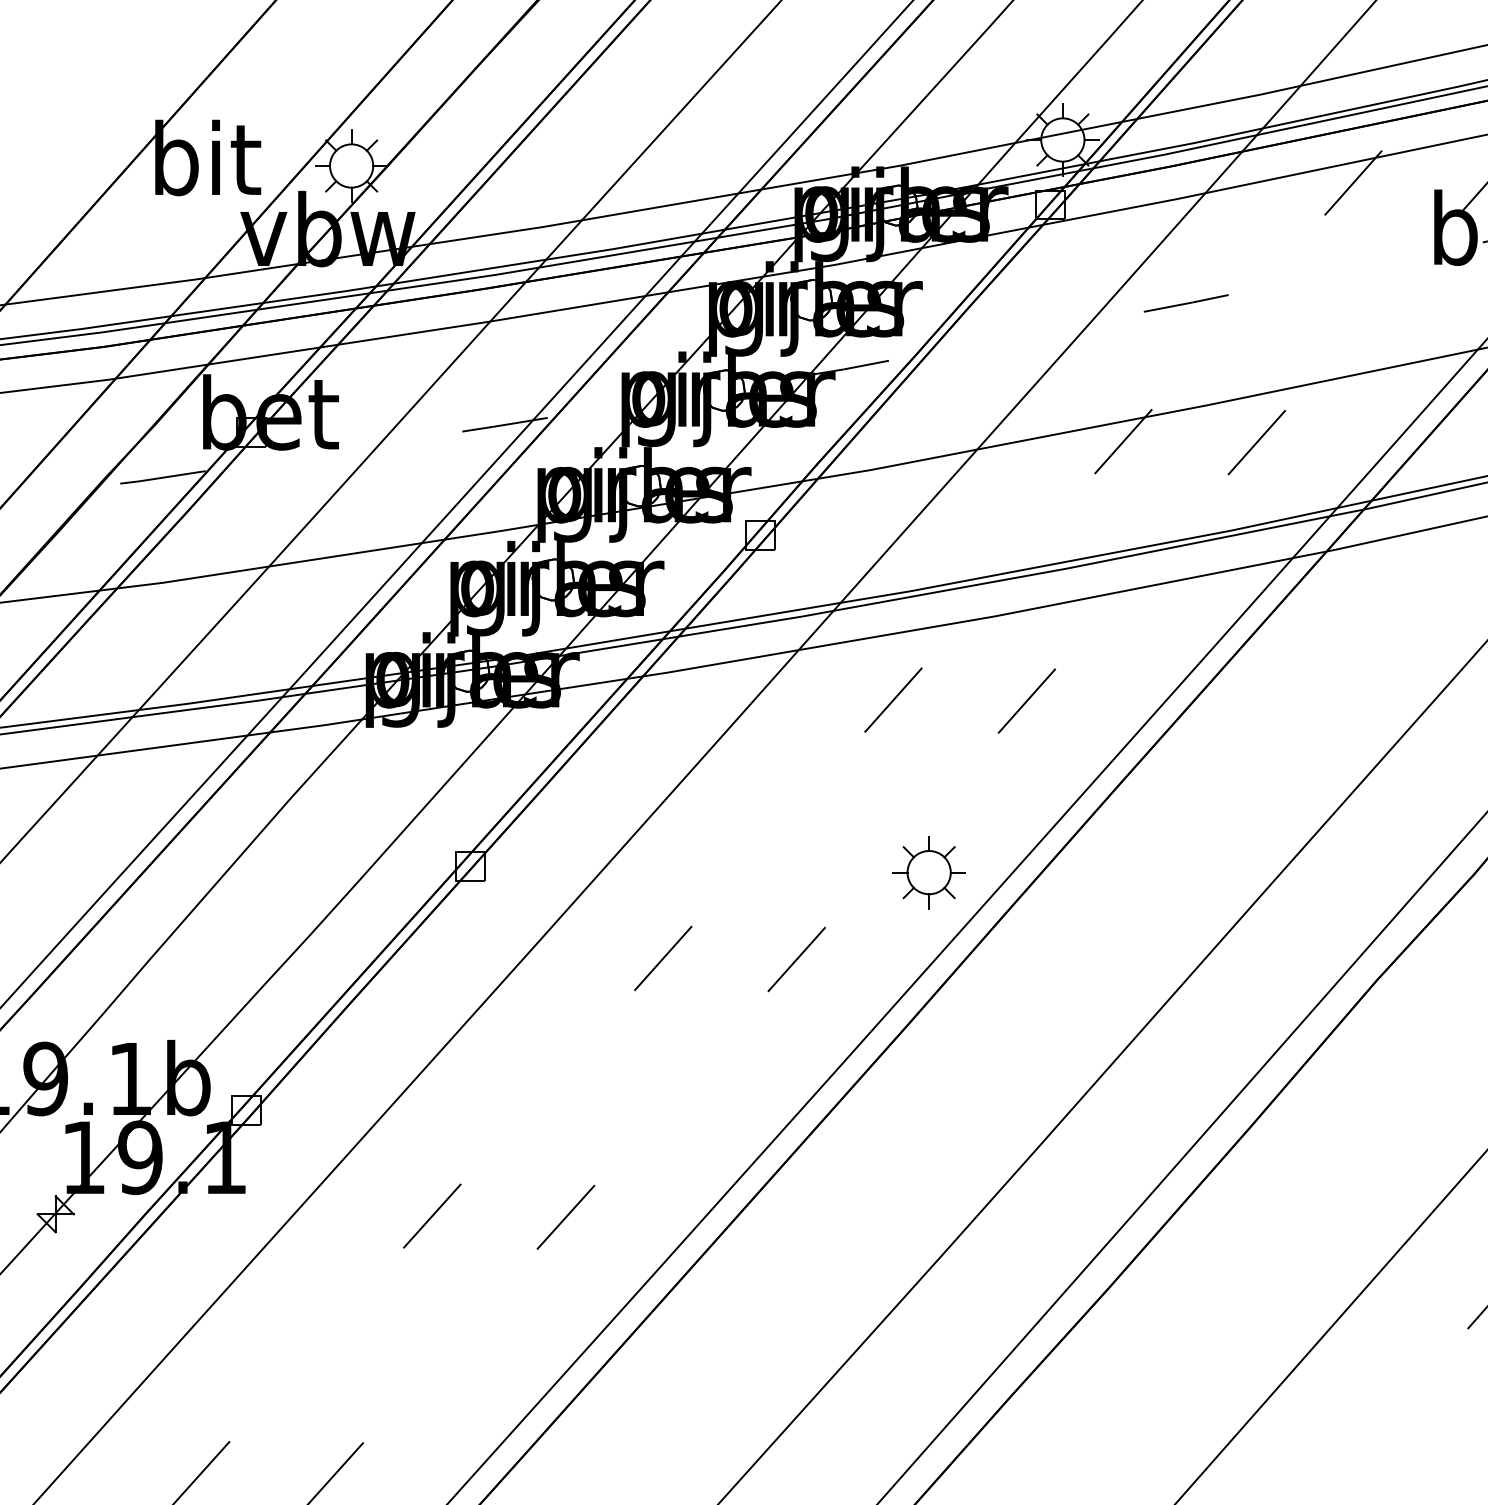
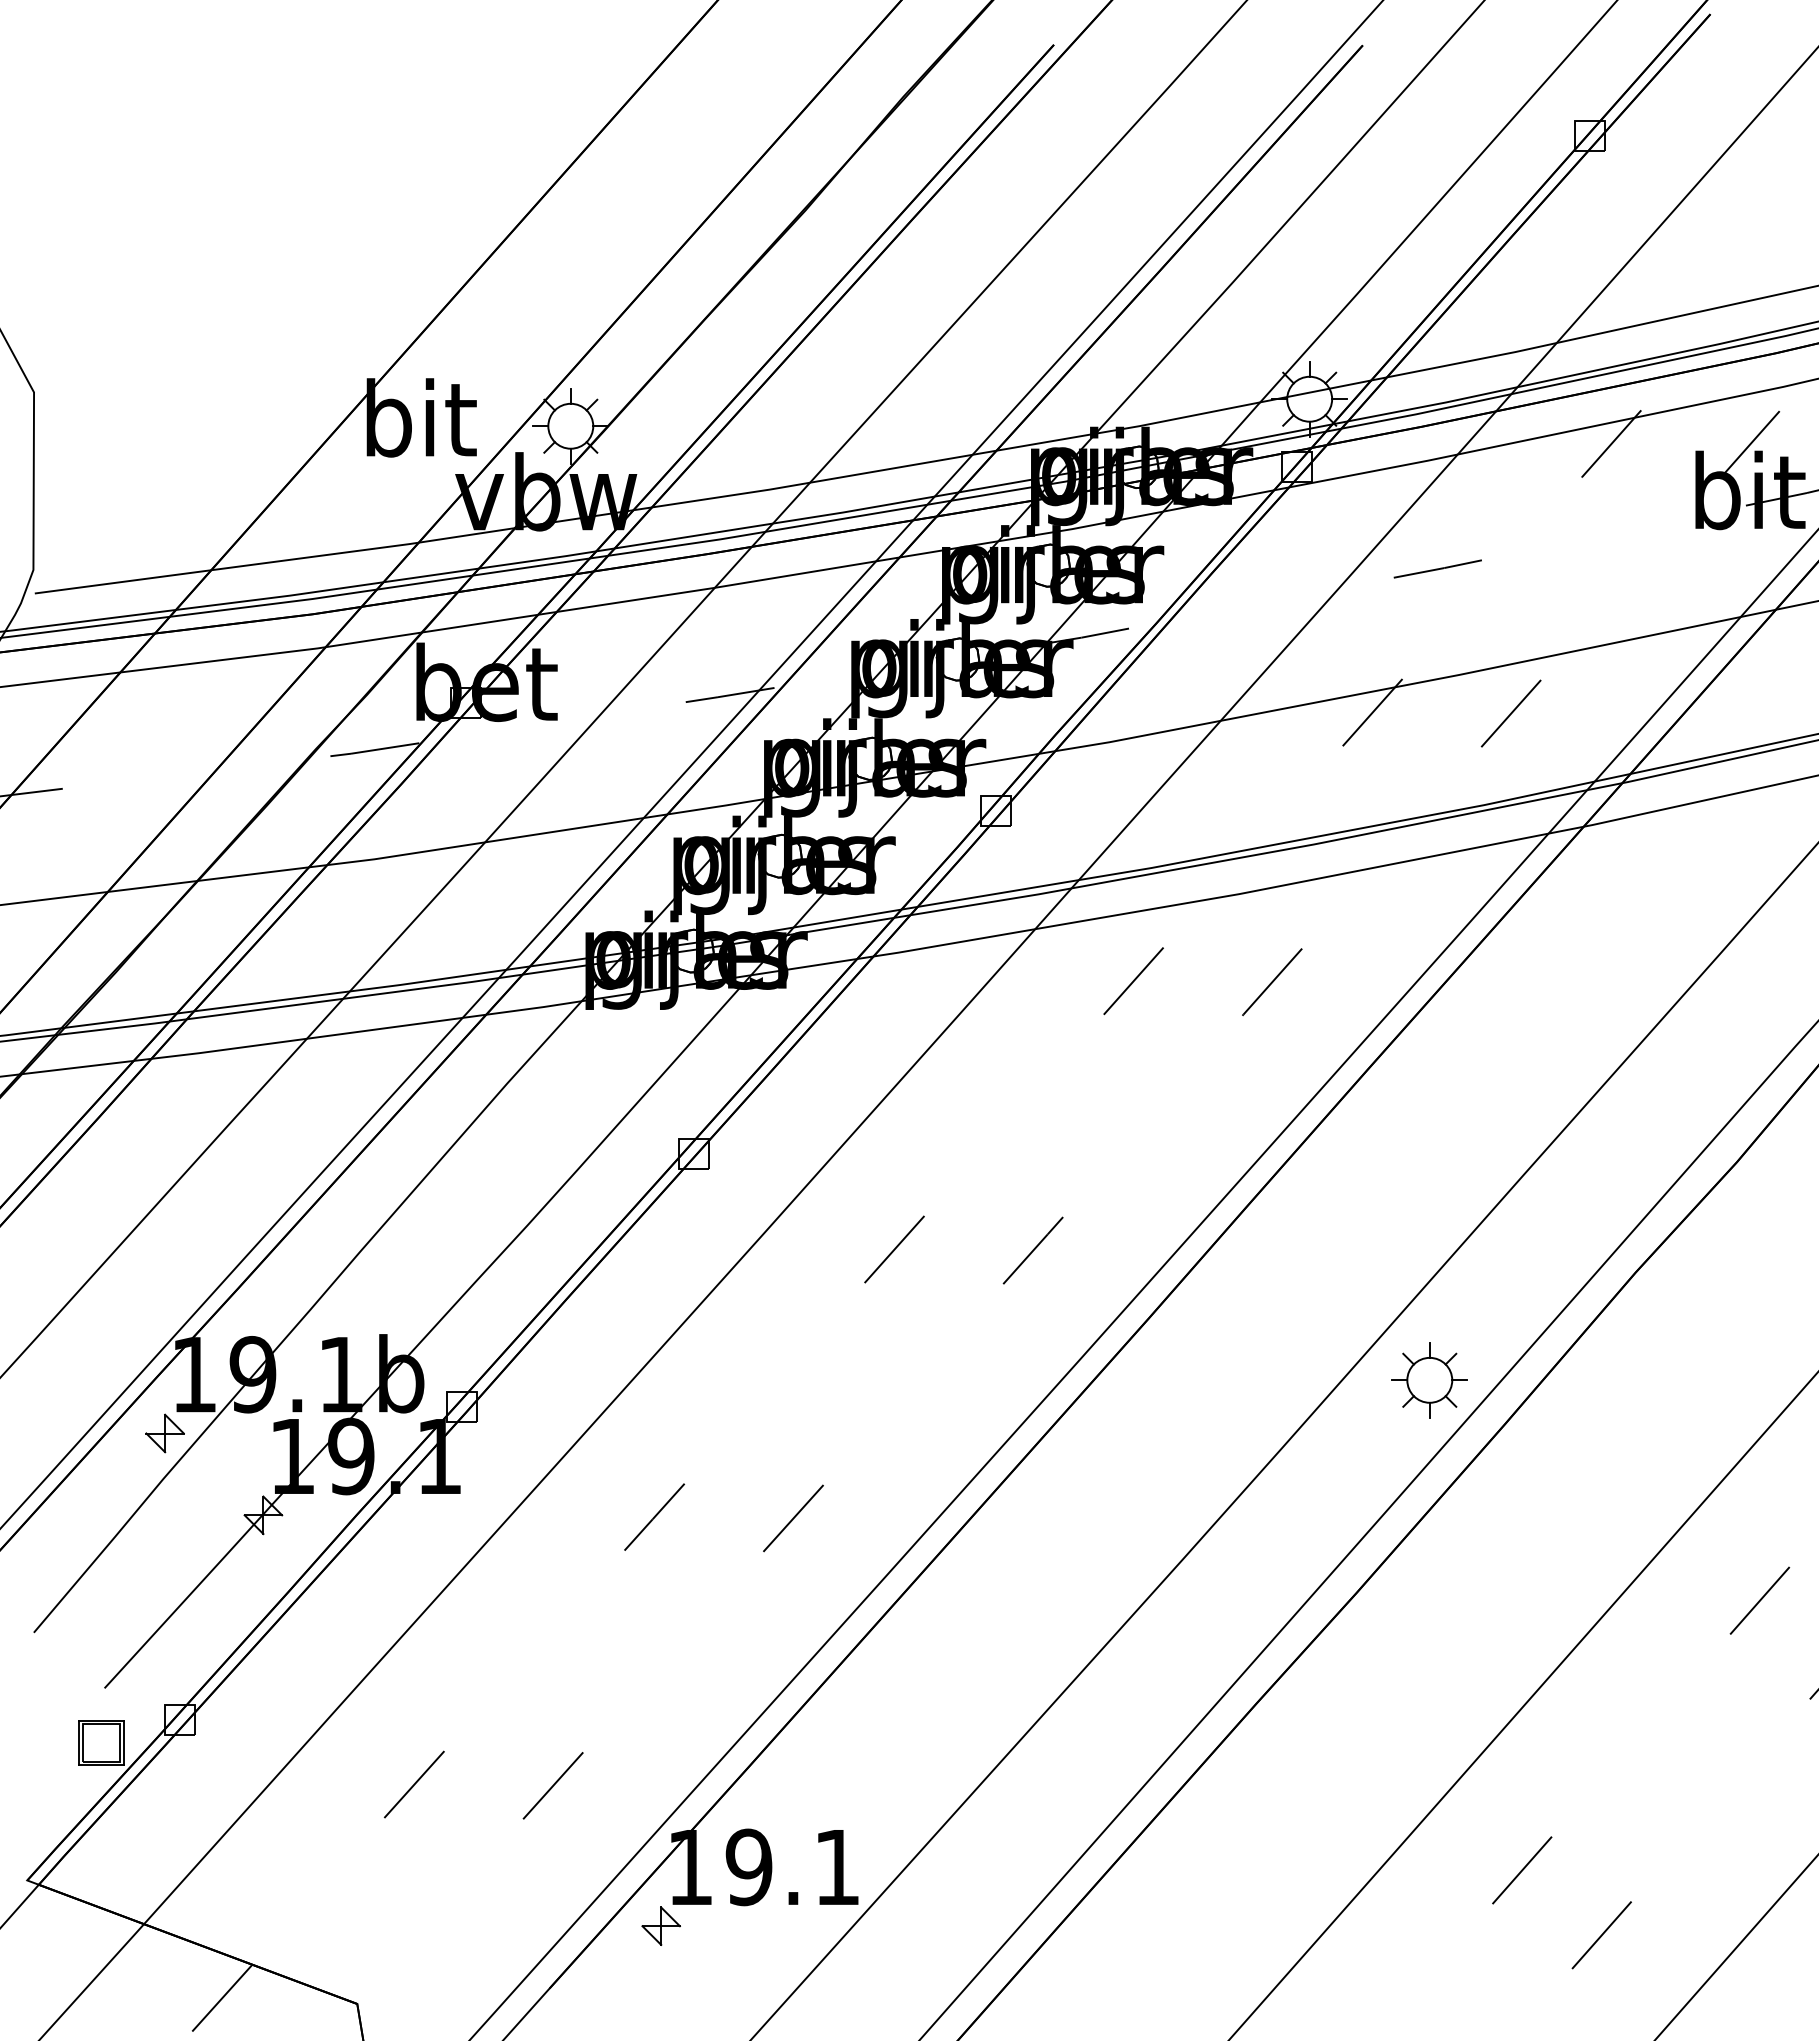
part: (928, 872) -> (1429, 1380), moved

